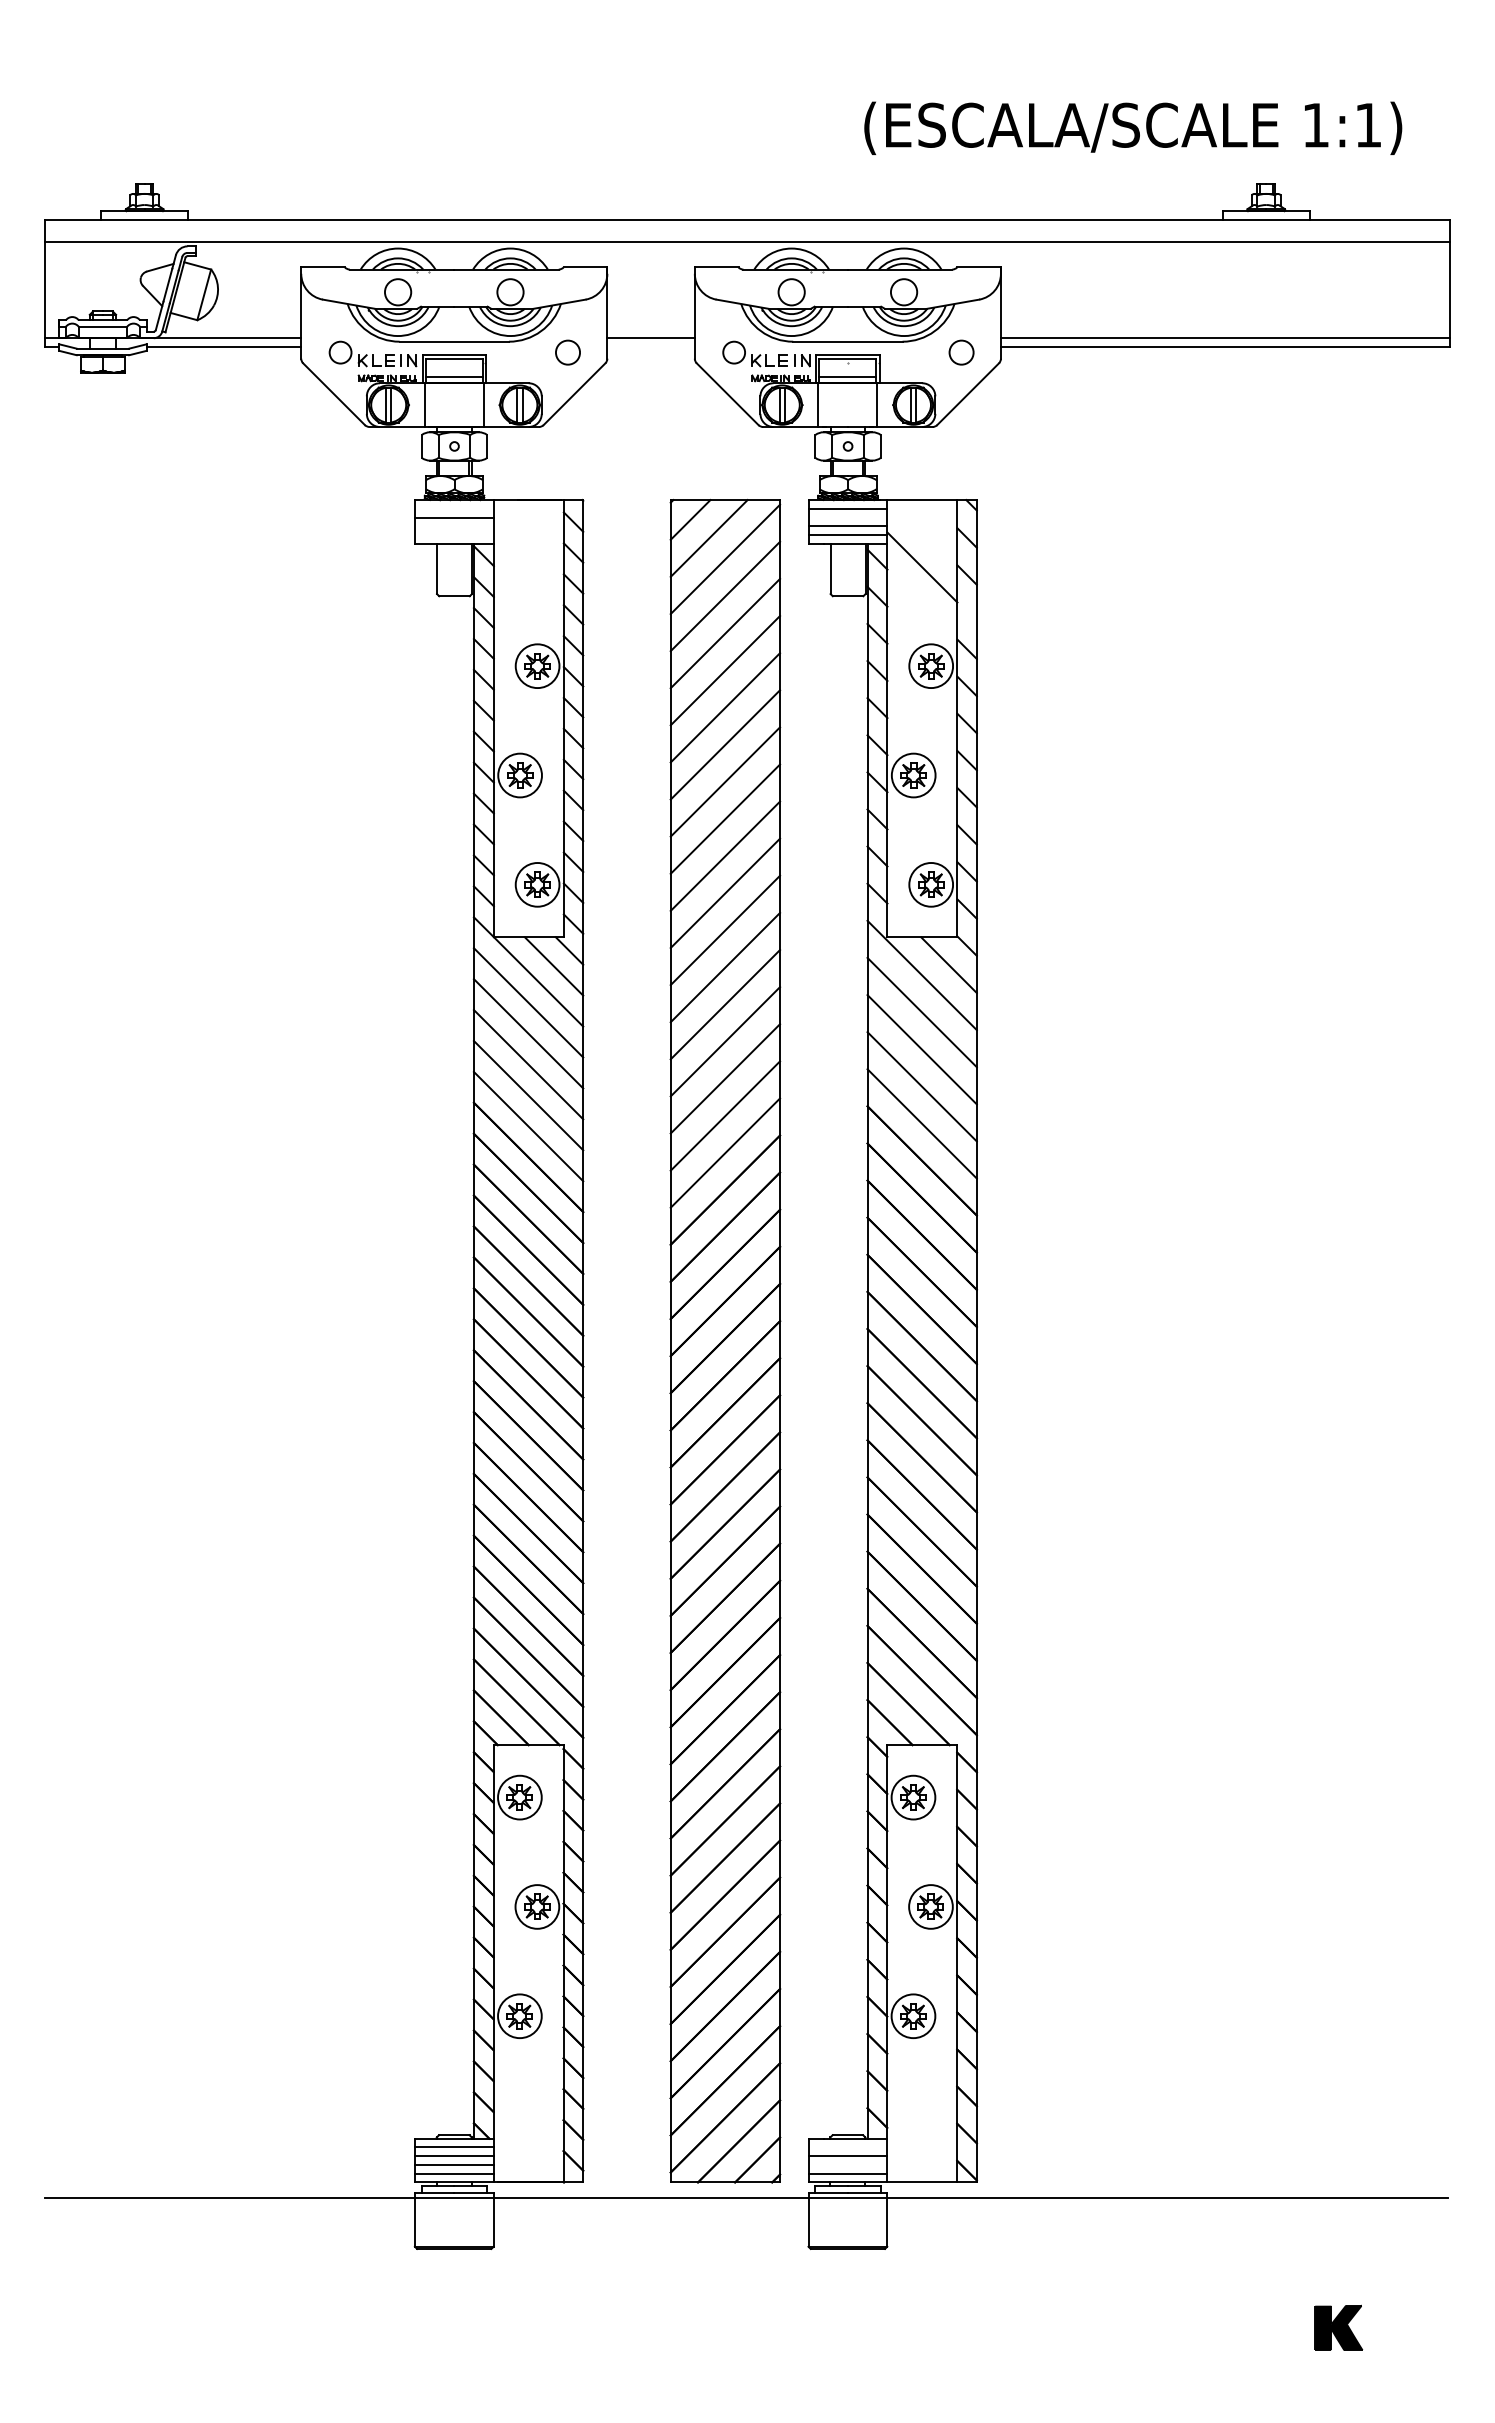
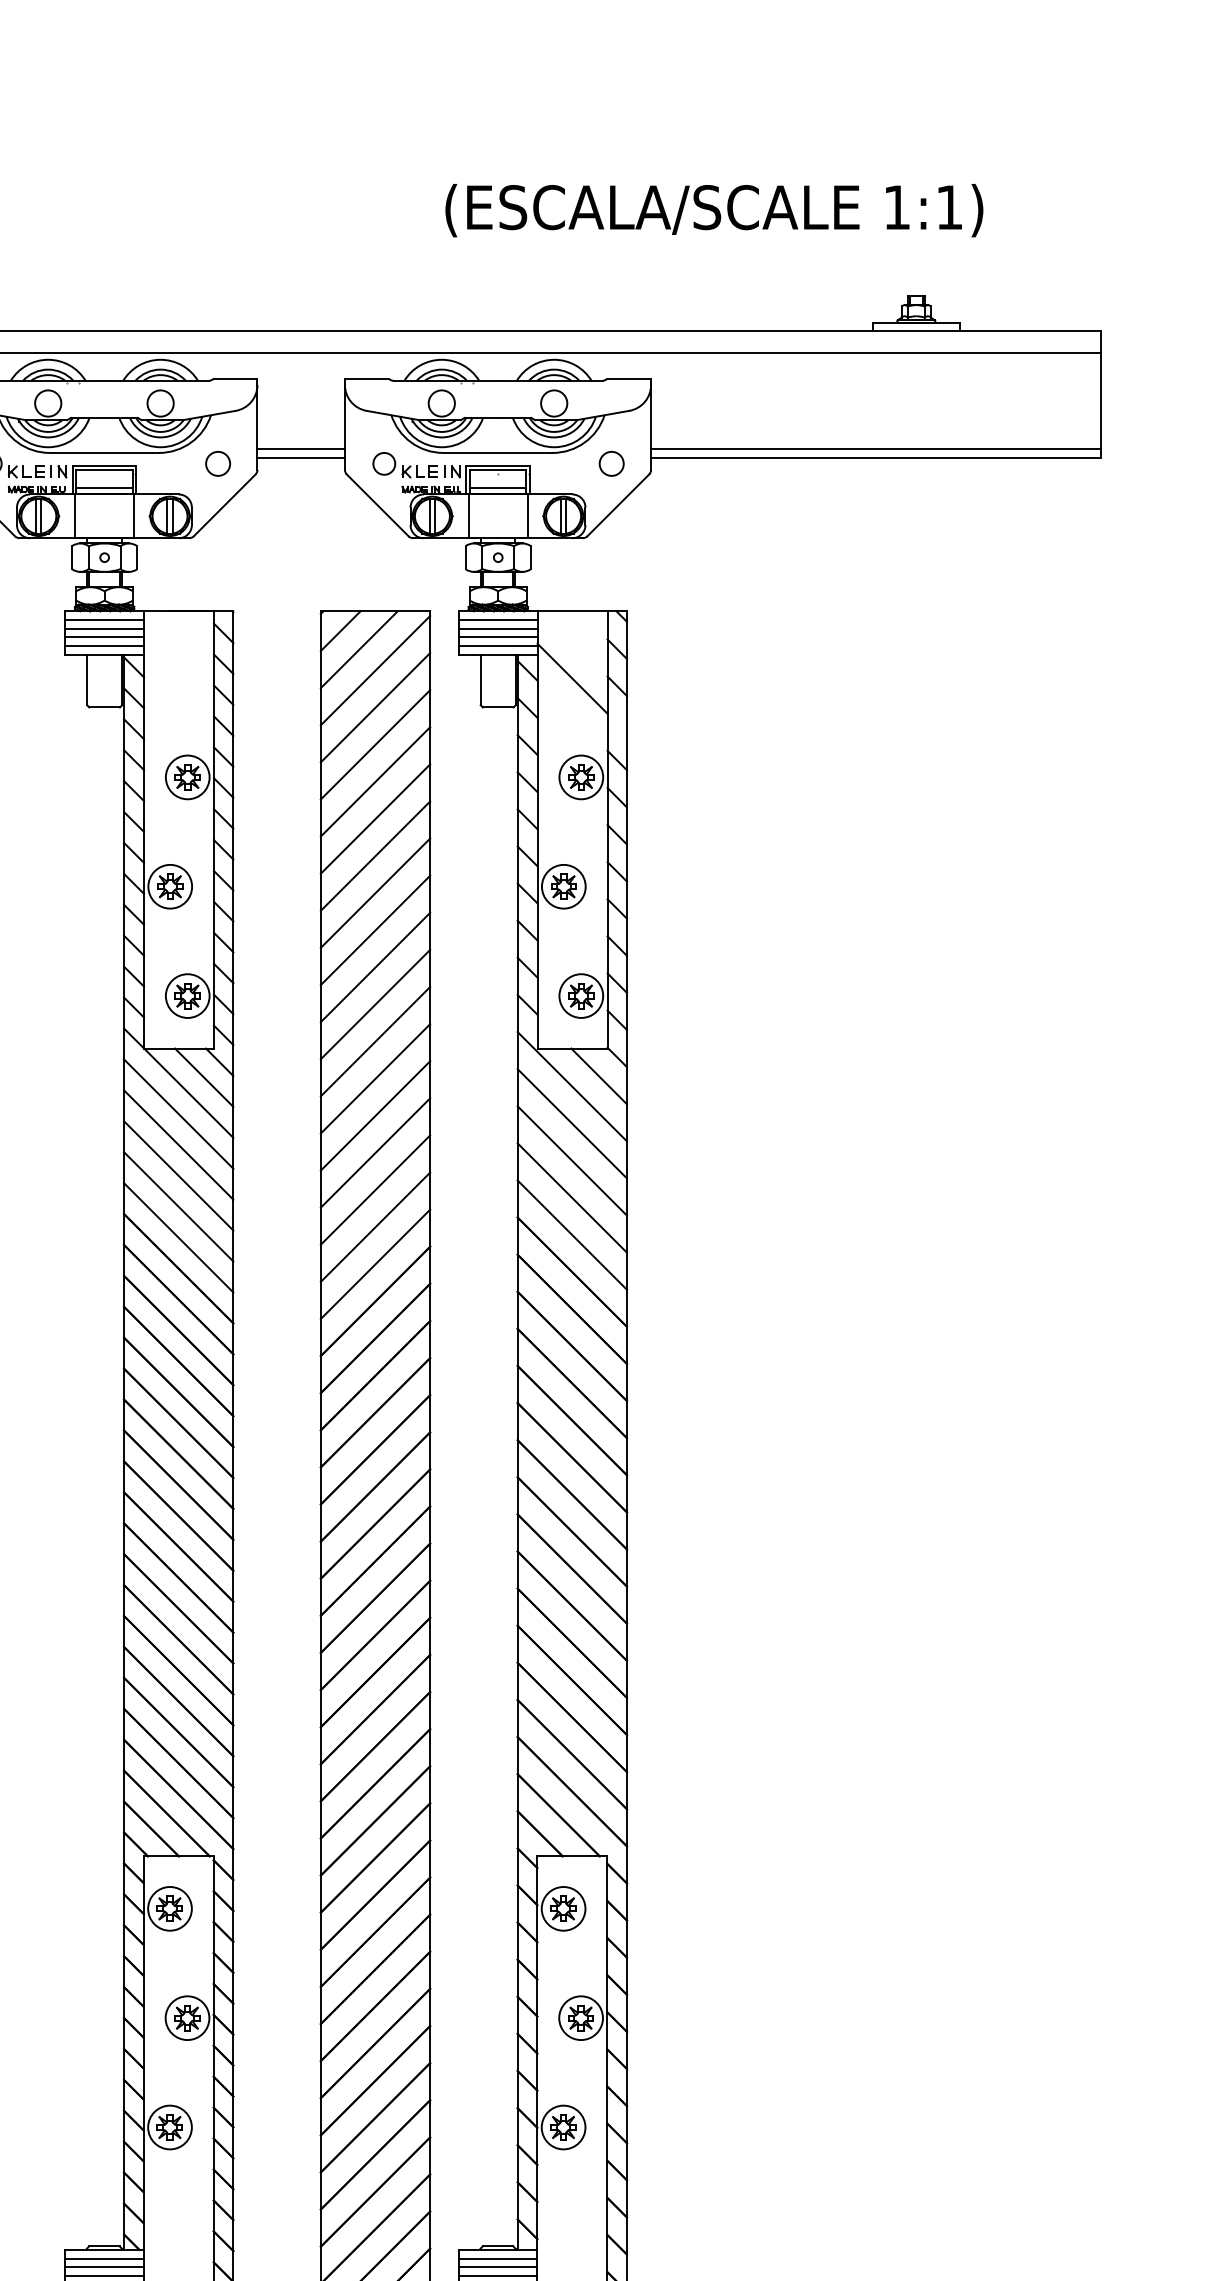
text: (1133, 127) -> (714, 209), moved
line: (650, 346) -> (300, 457), added
line: (454, 508) -> (104, 619), added
line: (847, 517) -> (497, 628), added
line: (454, 526) -> (104, 637), added
line: (454, 535) -> (104, 646), added
line: (847, 2147) -> (497, 2258), added
line: (847, 2164) -> (497, 2275), added

